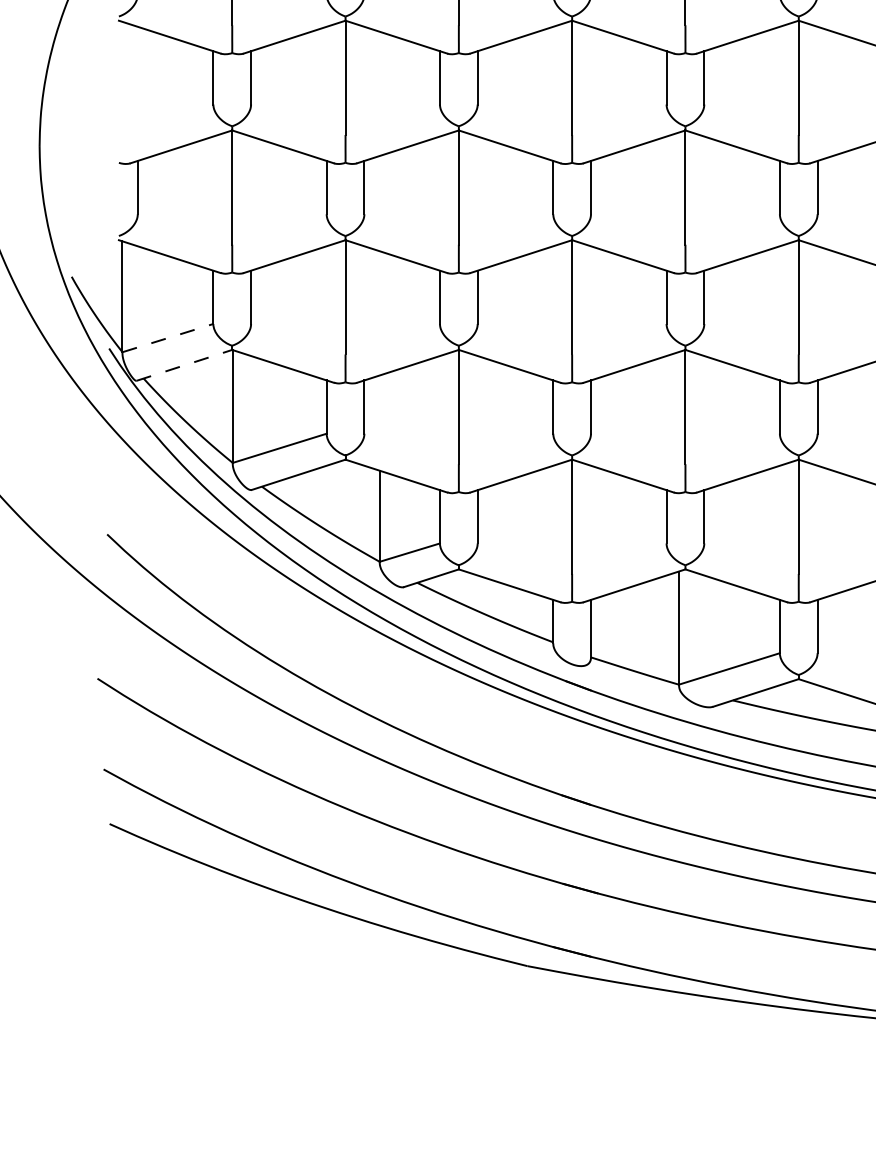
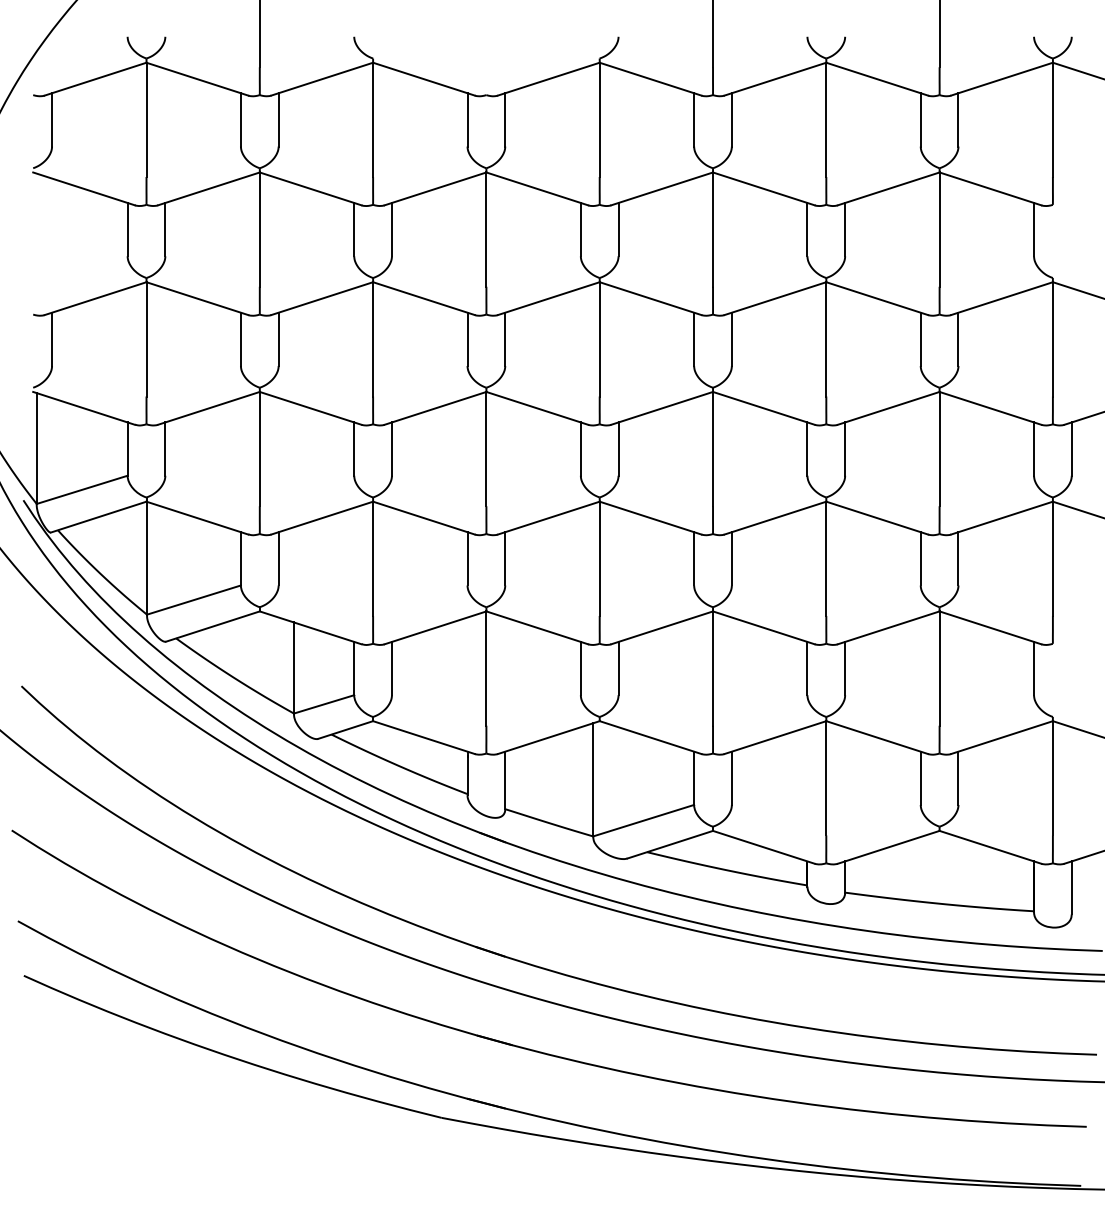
line: (168, 337) -> (82, 489), dashed -> solid
line: (185, 364) -> (99, 516), dashed -> solid

